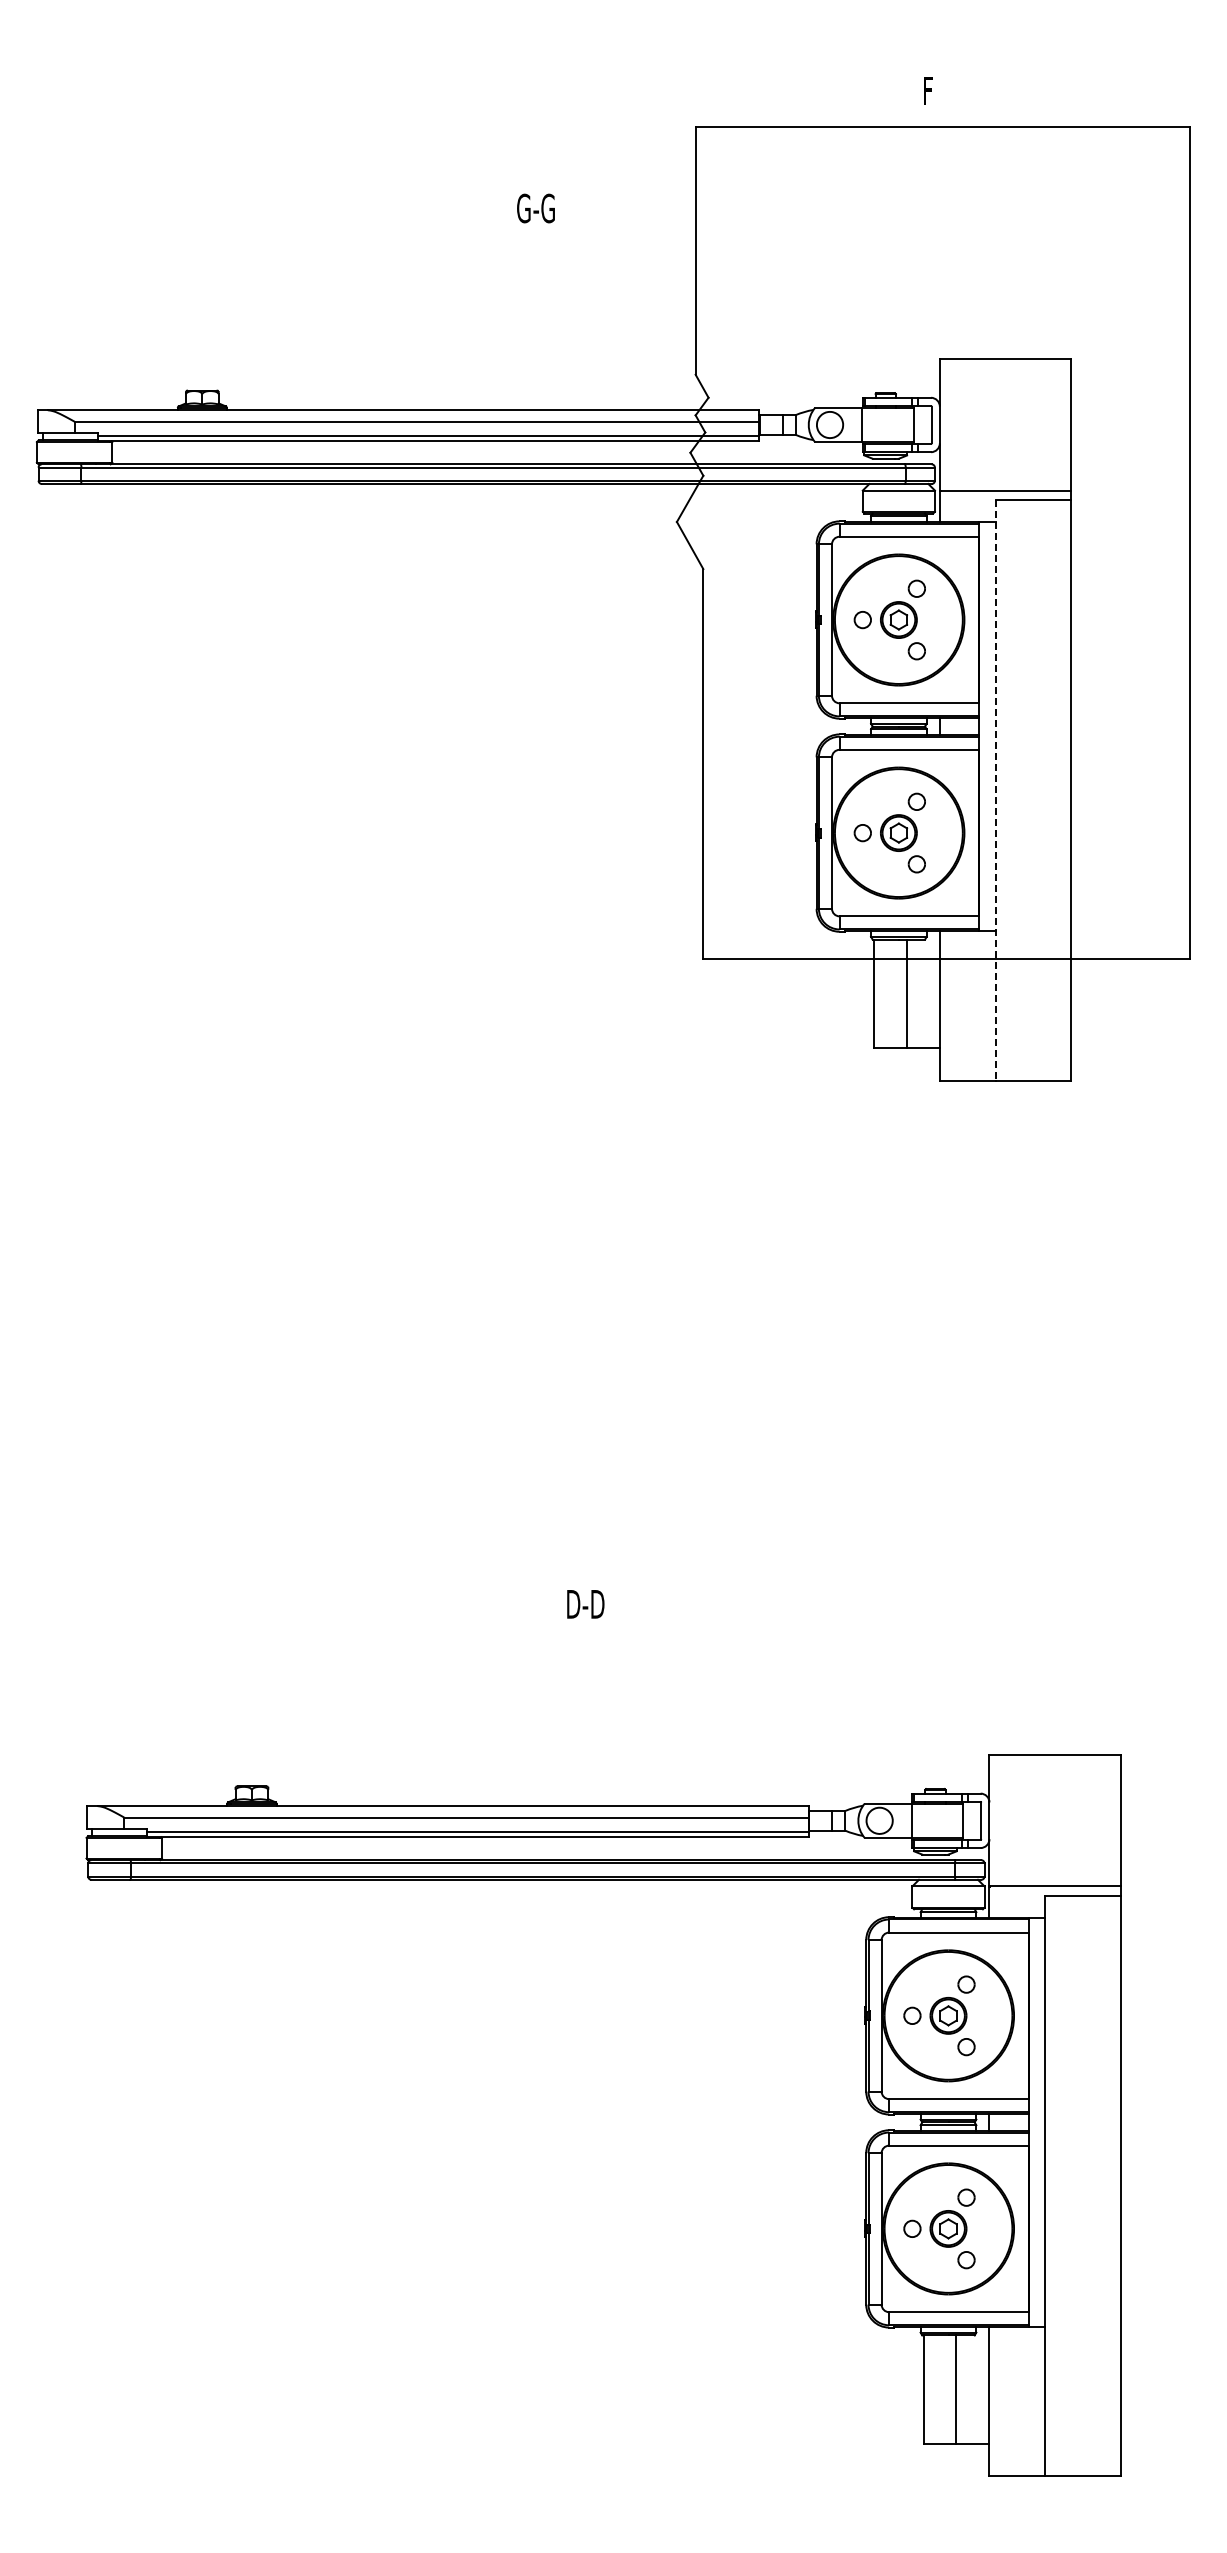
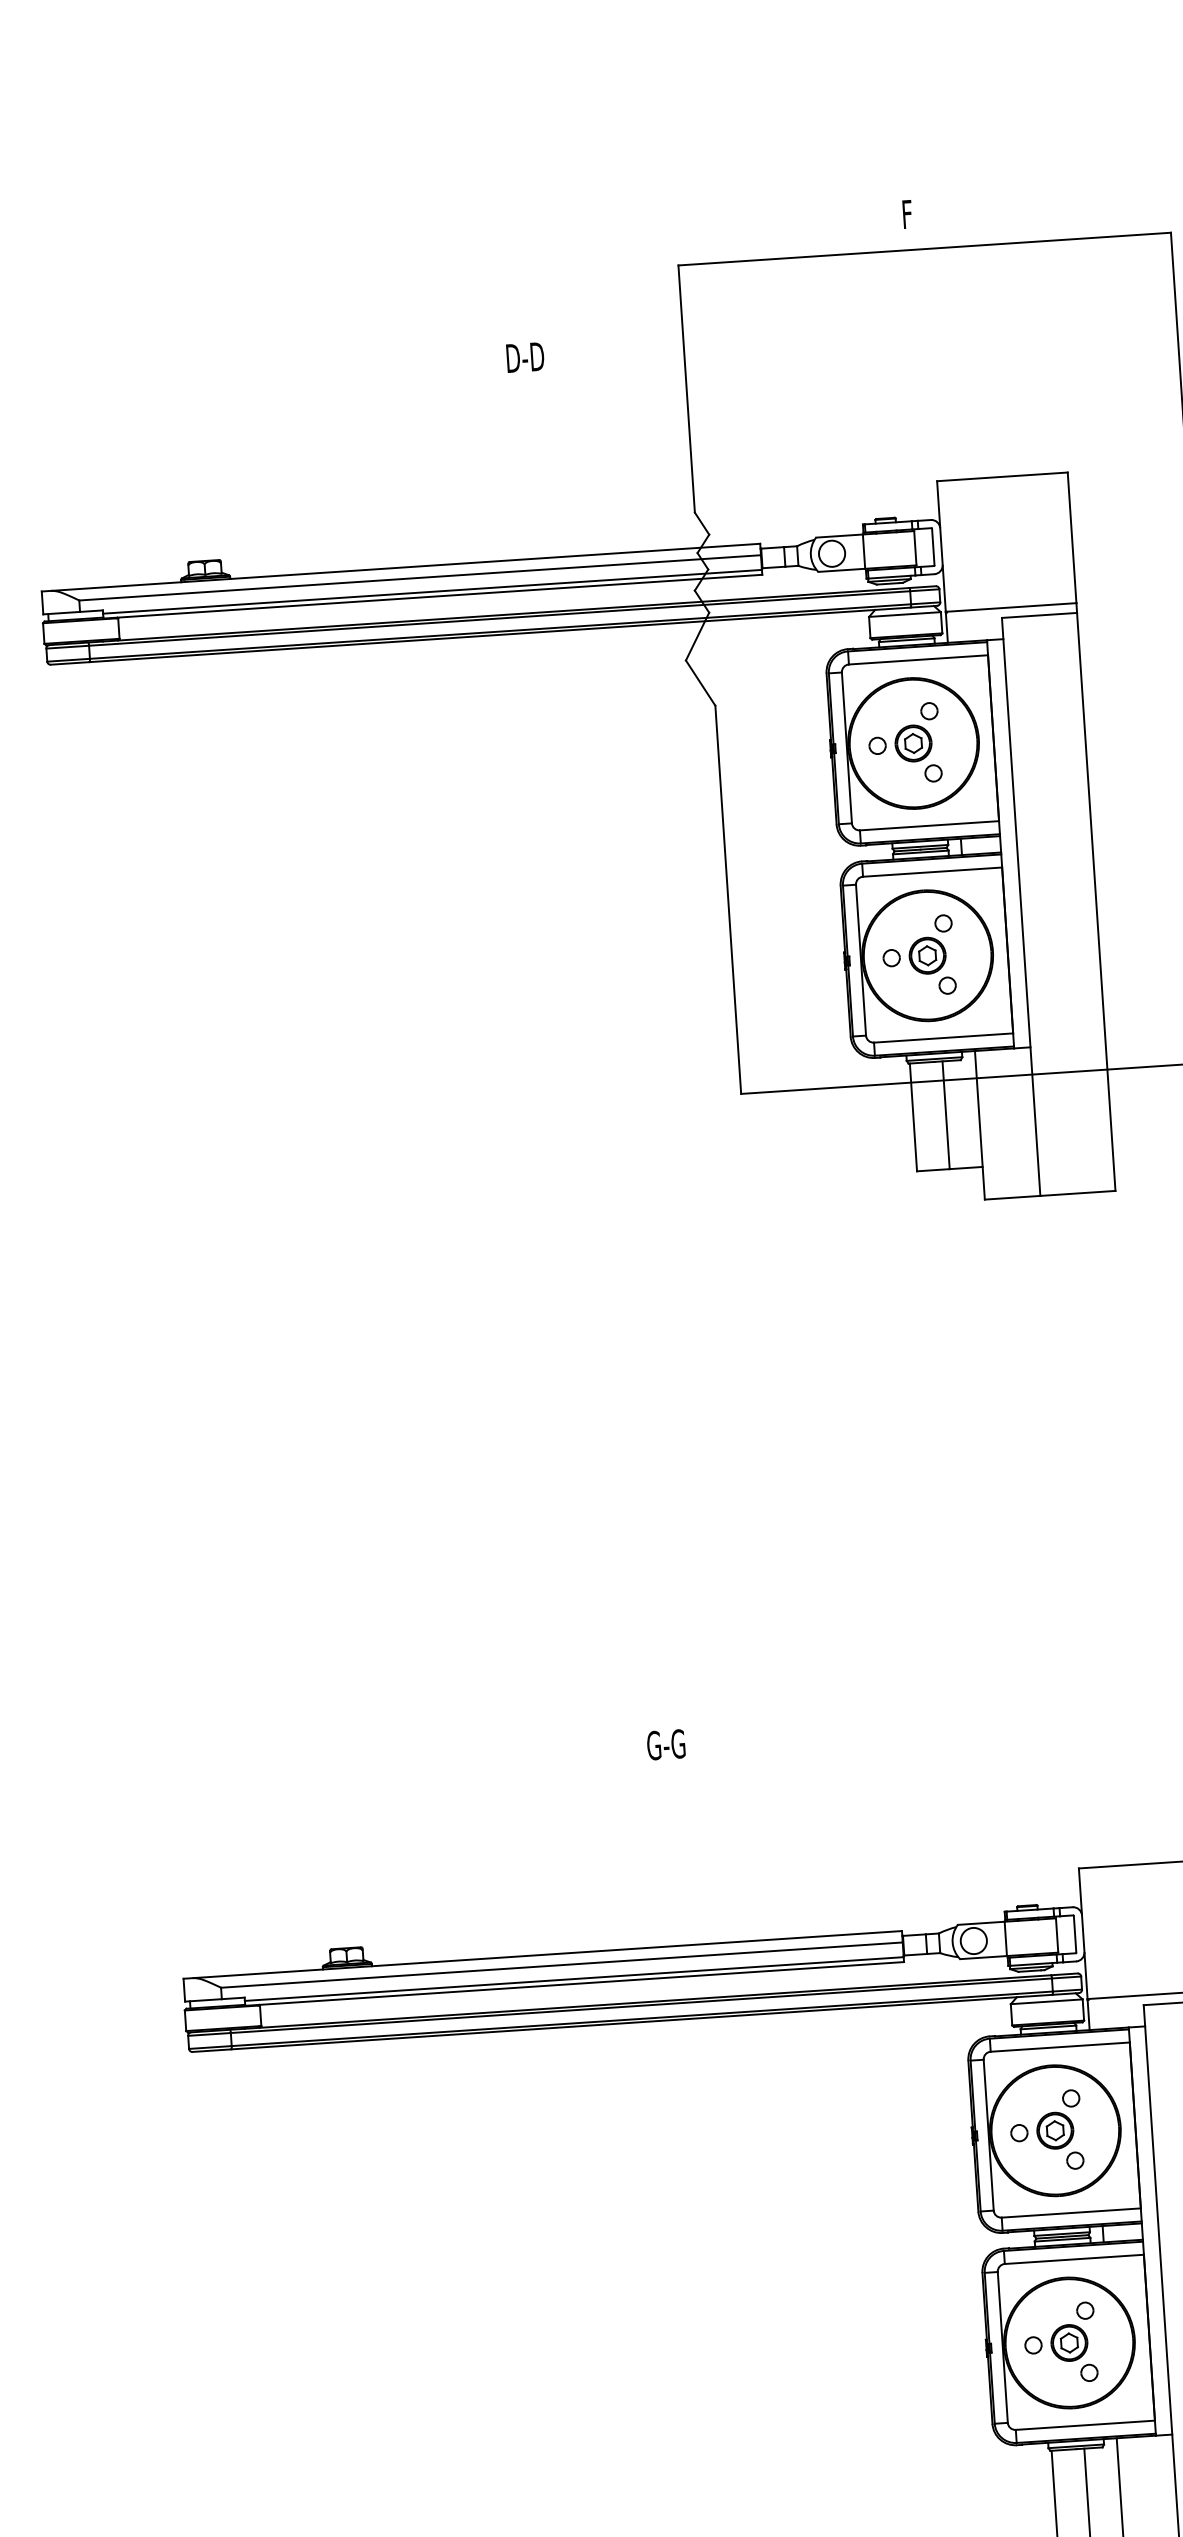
text: (536, 208) -> (525, 357), G-G -> D-D
line: (995, 790) -> (1021, 906), dashed -> solid
text: (585, 1604) -> (666, 1744), D-D -> G-G

